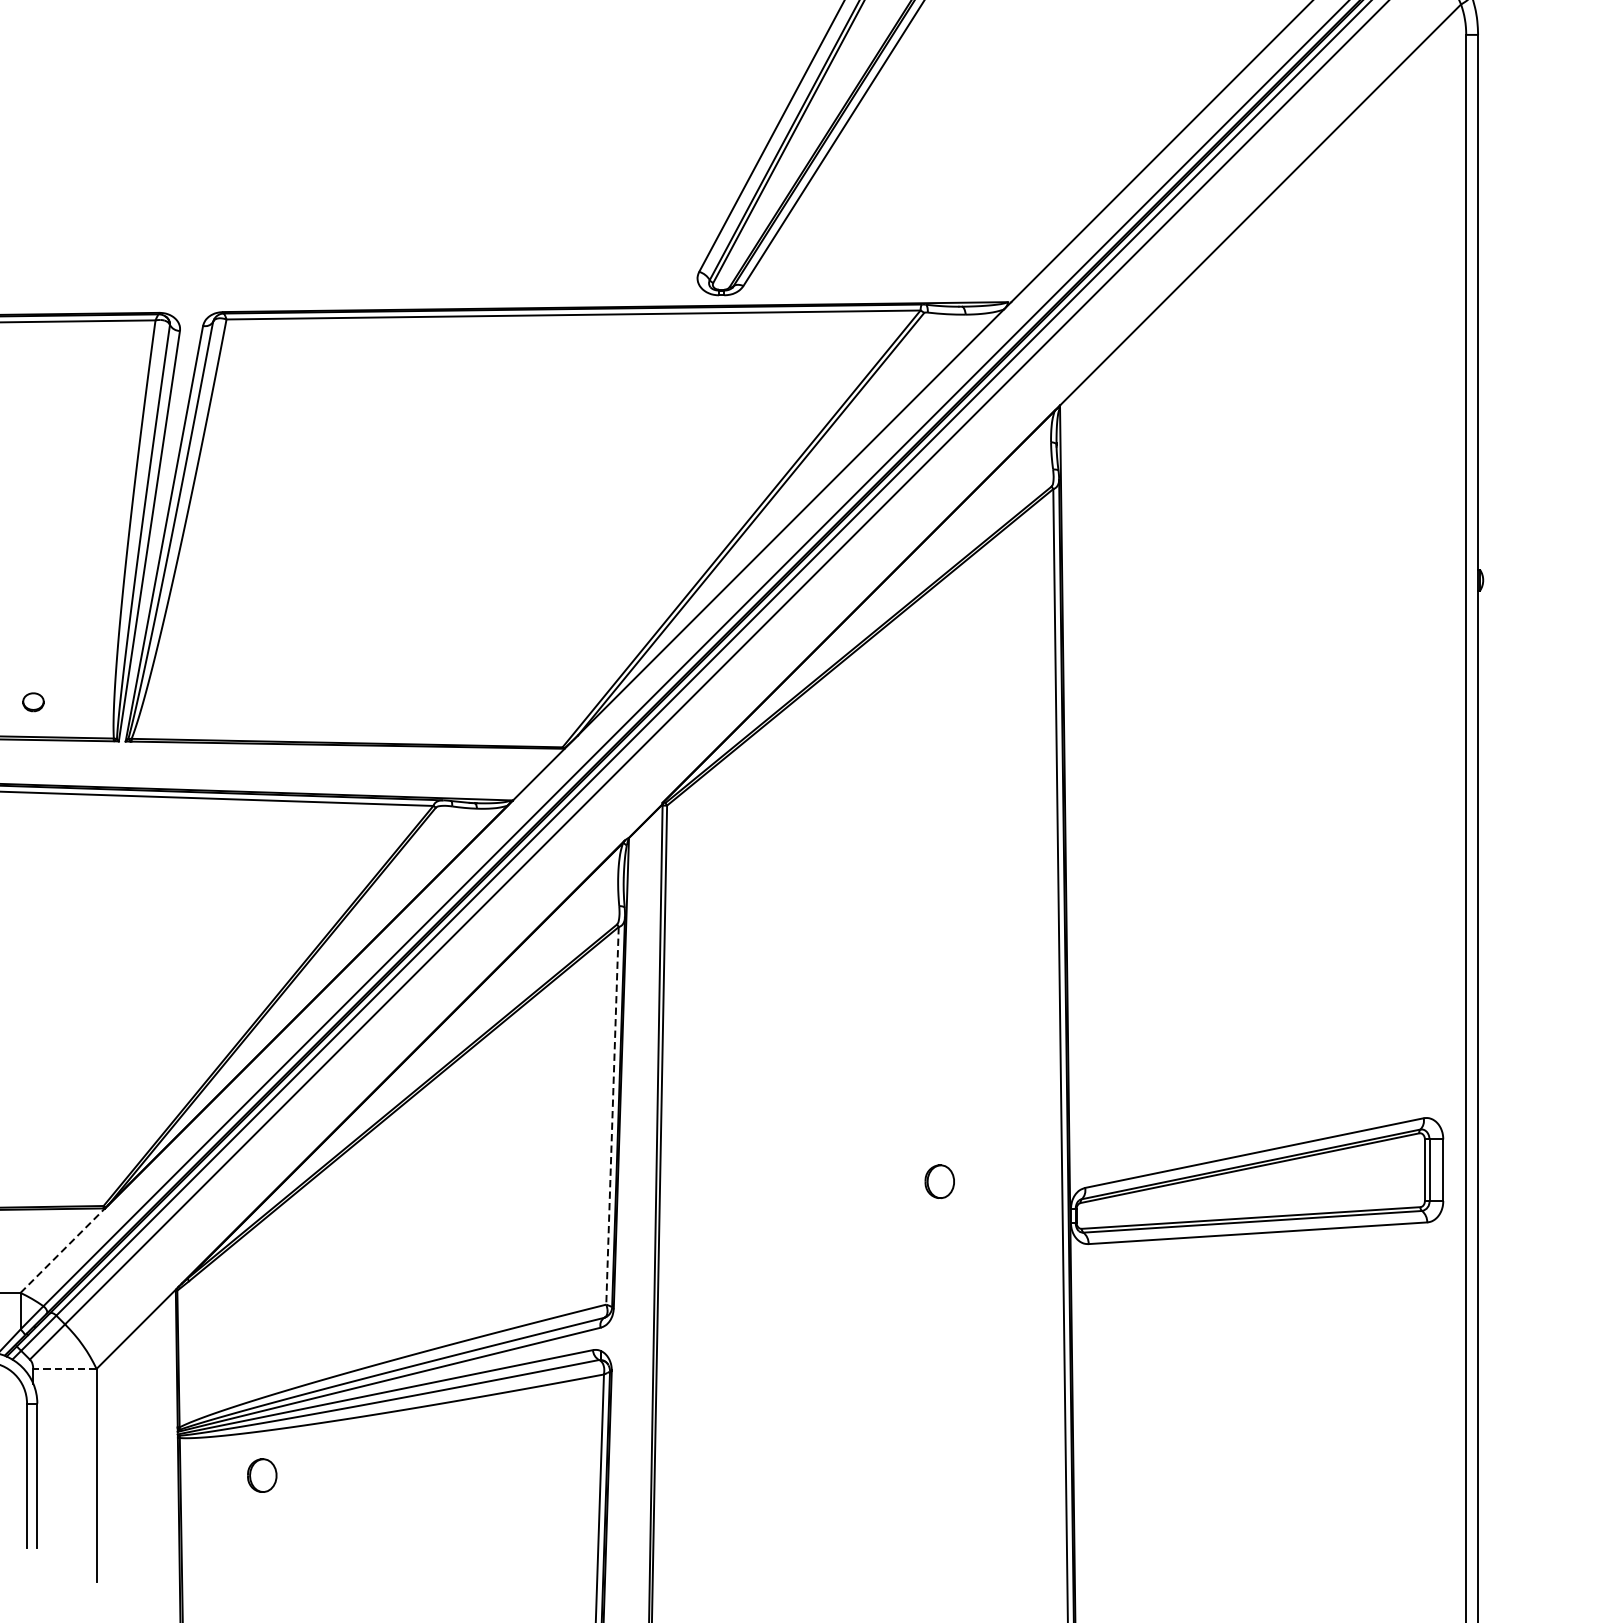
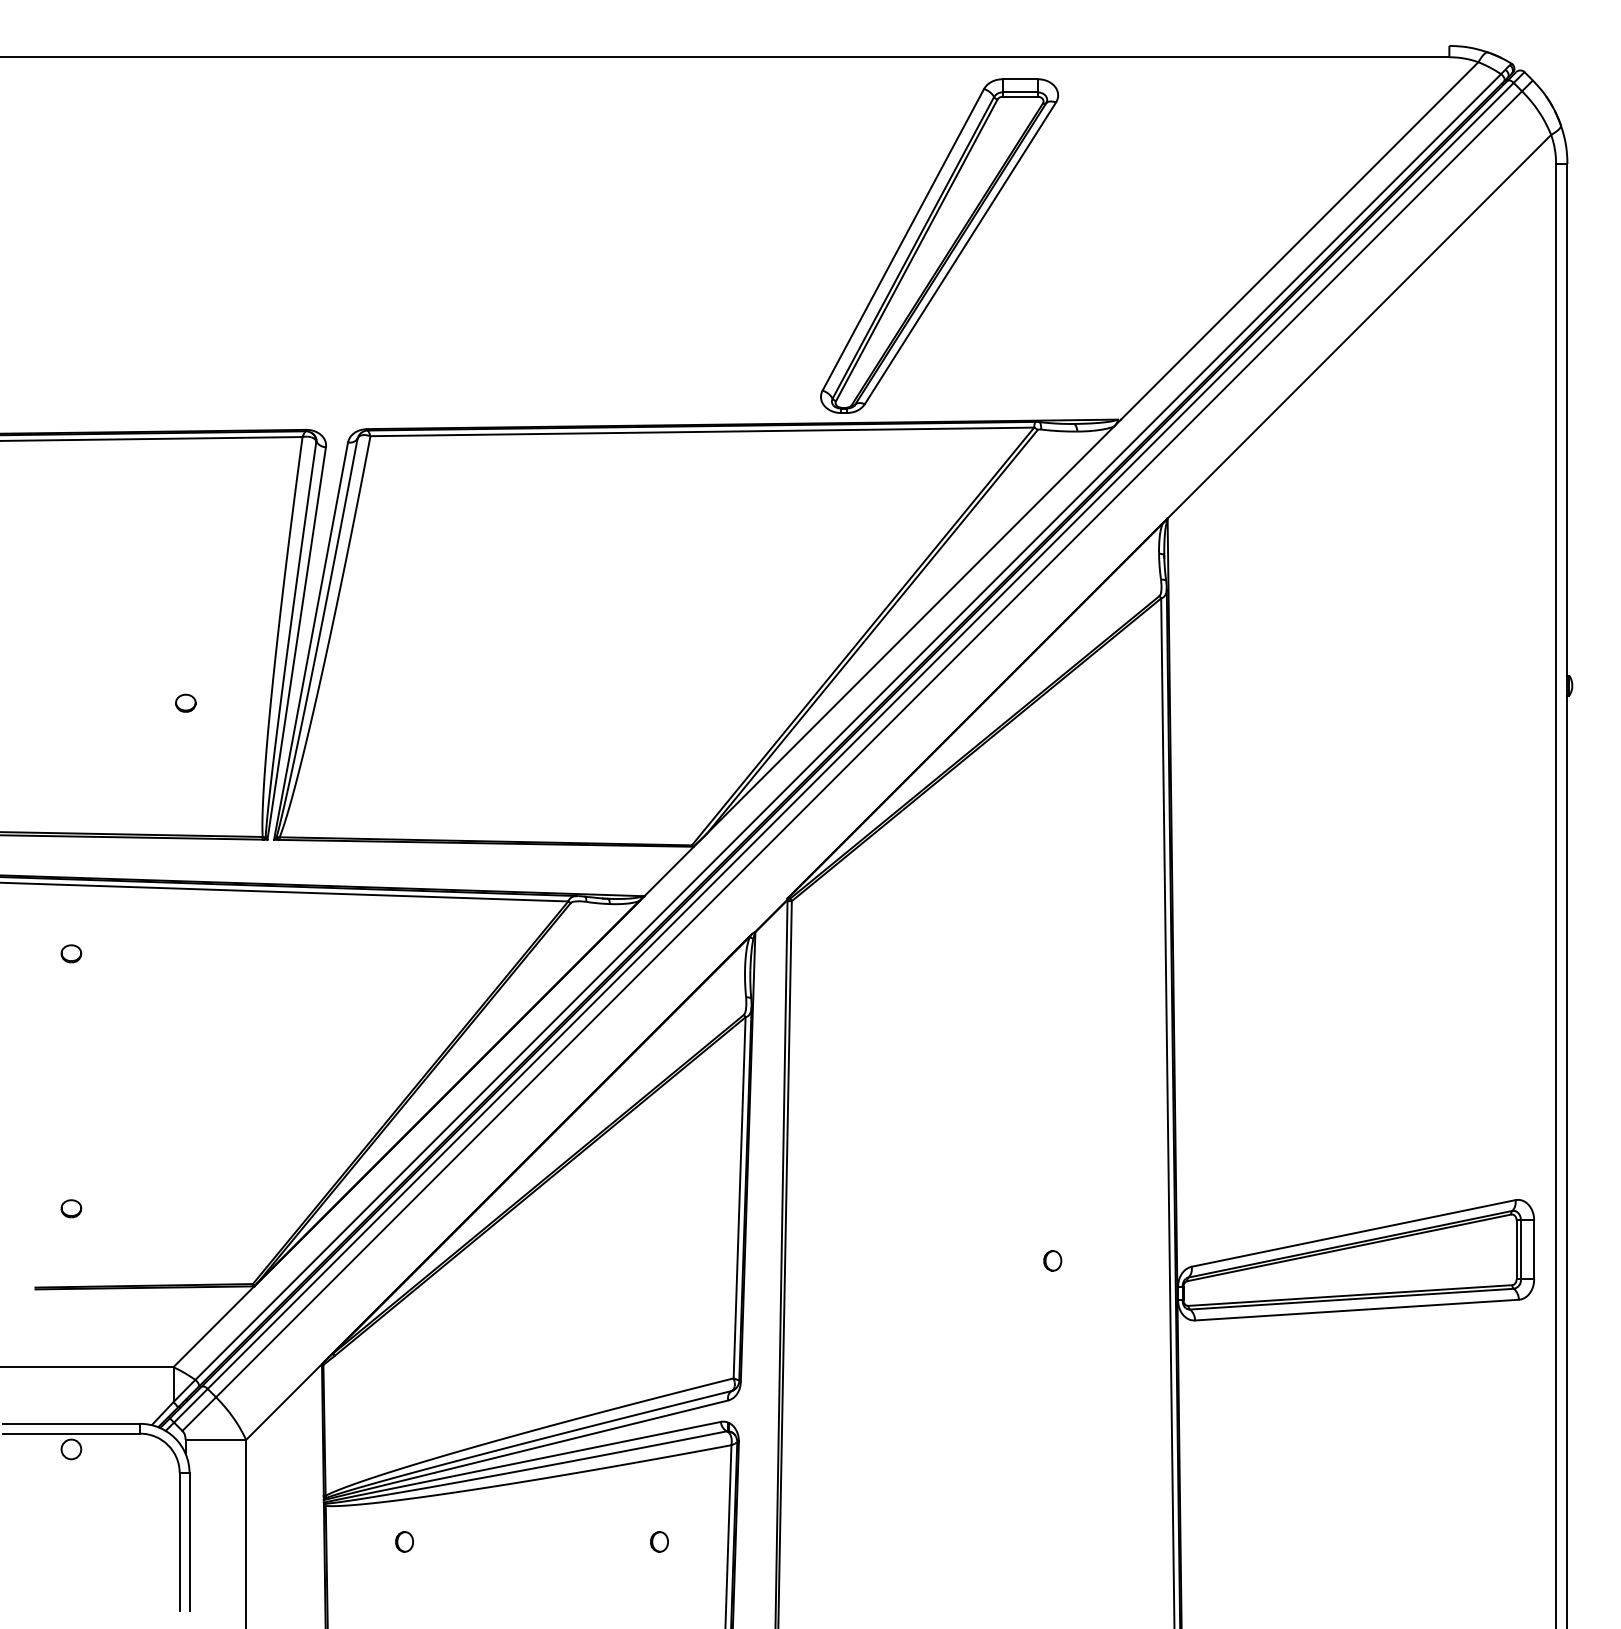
part: (33, 701) -> (185, 702), moved
line: (612, 1115) -> (739, 1197), dashed -> solid
part: (939, 1181) -> (1052, 1260), size x0.62
line: (63, 1250) -> (214, 1326), dashed -> solid
line: (64, 1368) -> (215, 1439), dashed -> solid
part: (262, 1475) -> (404, 1541), size x0.62
part: (528, 1475) -> (659, 1541), added

